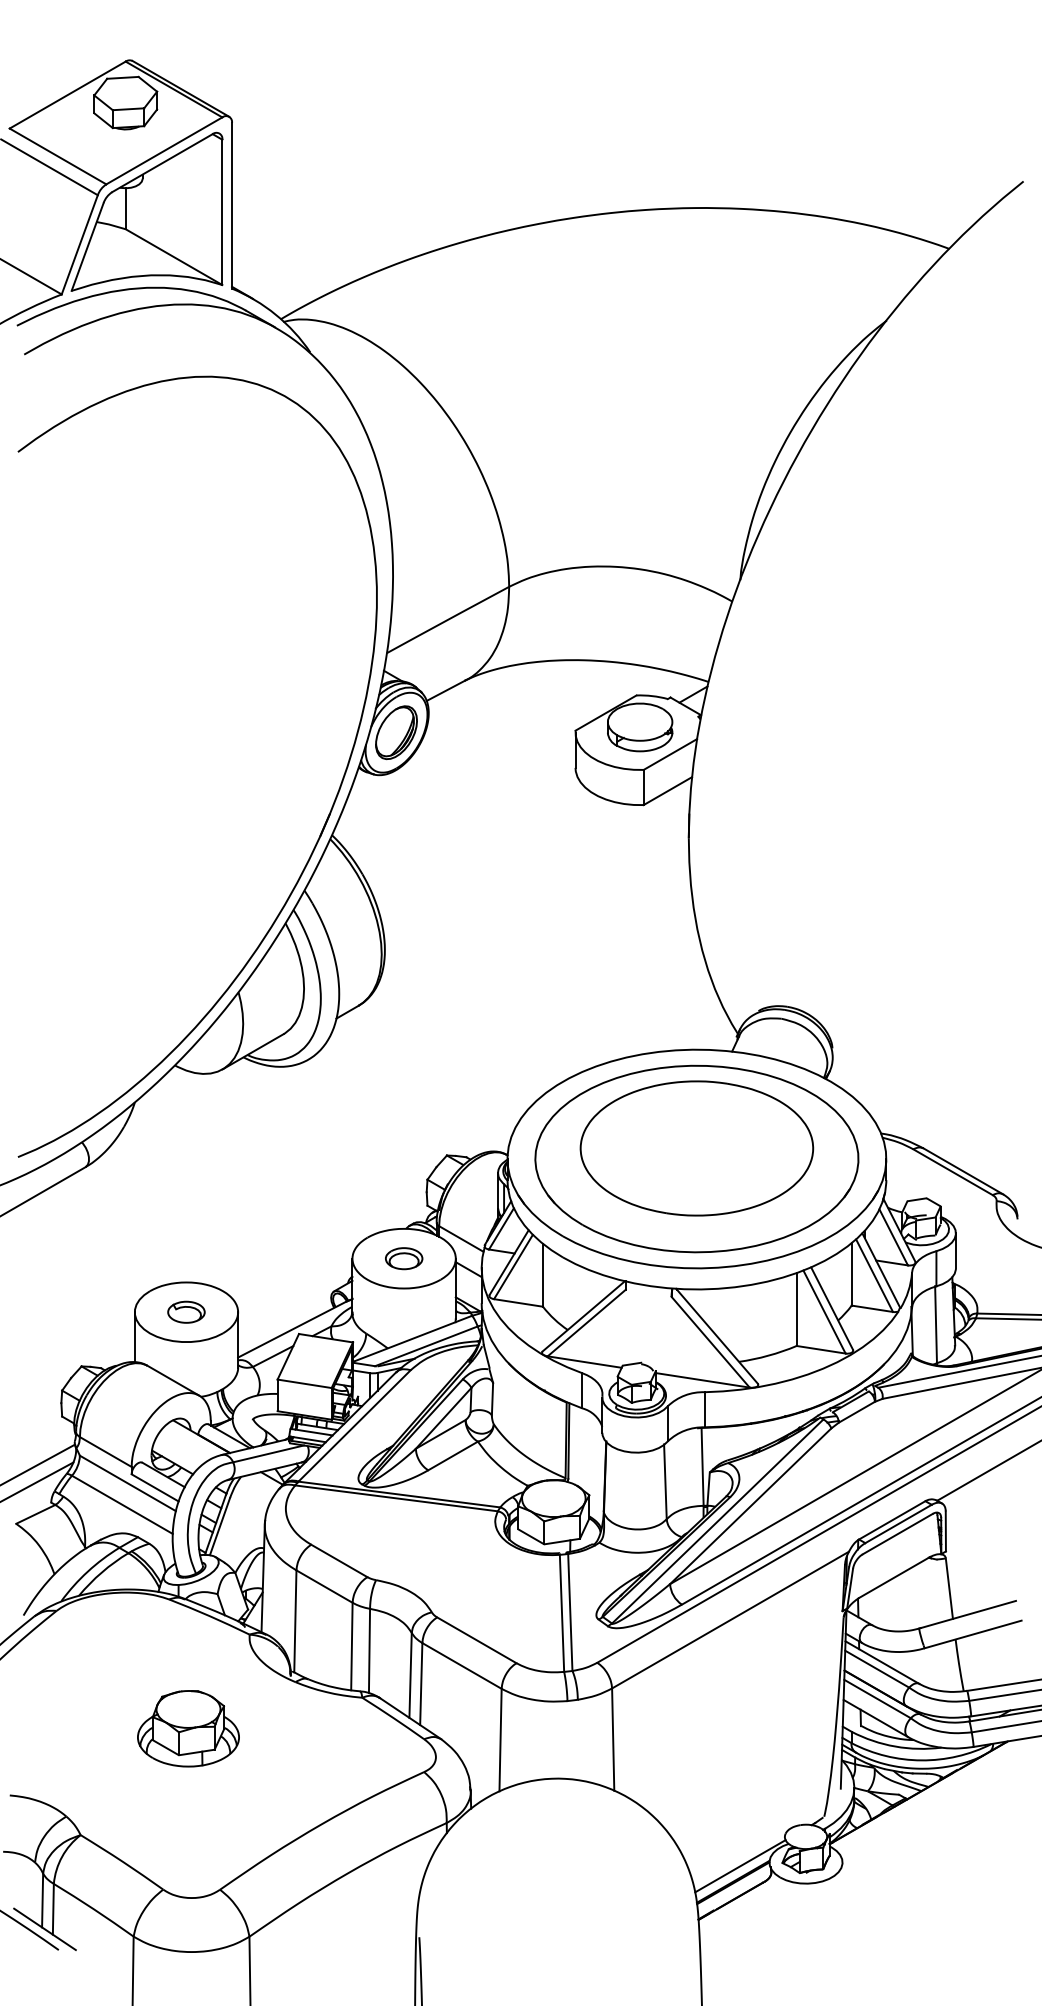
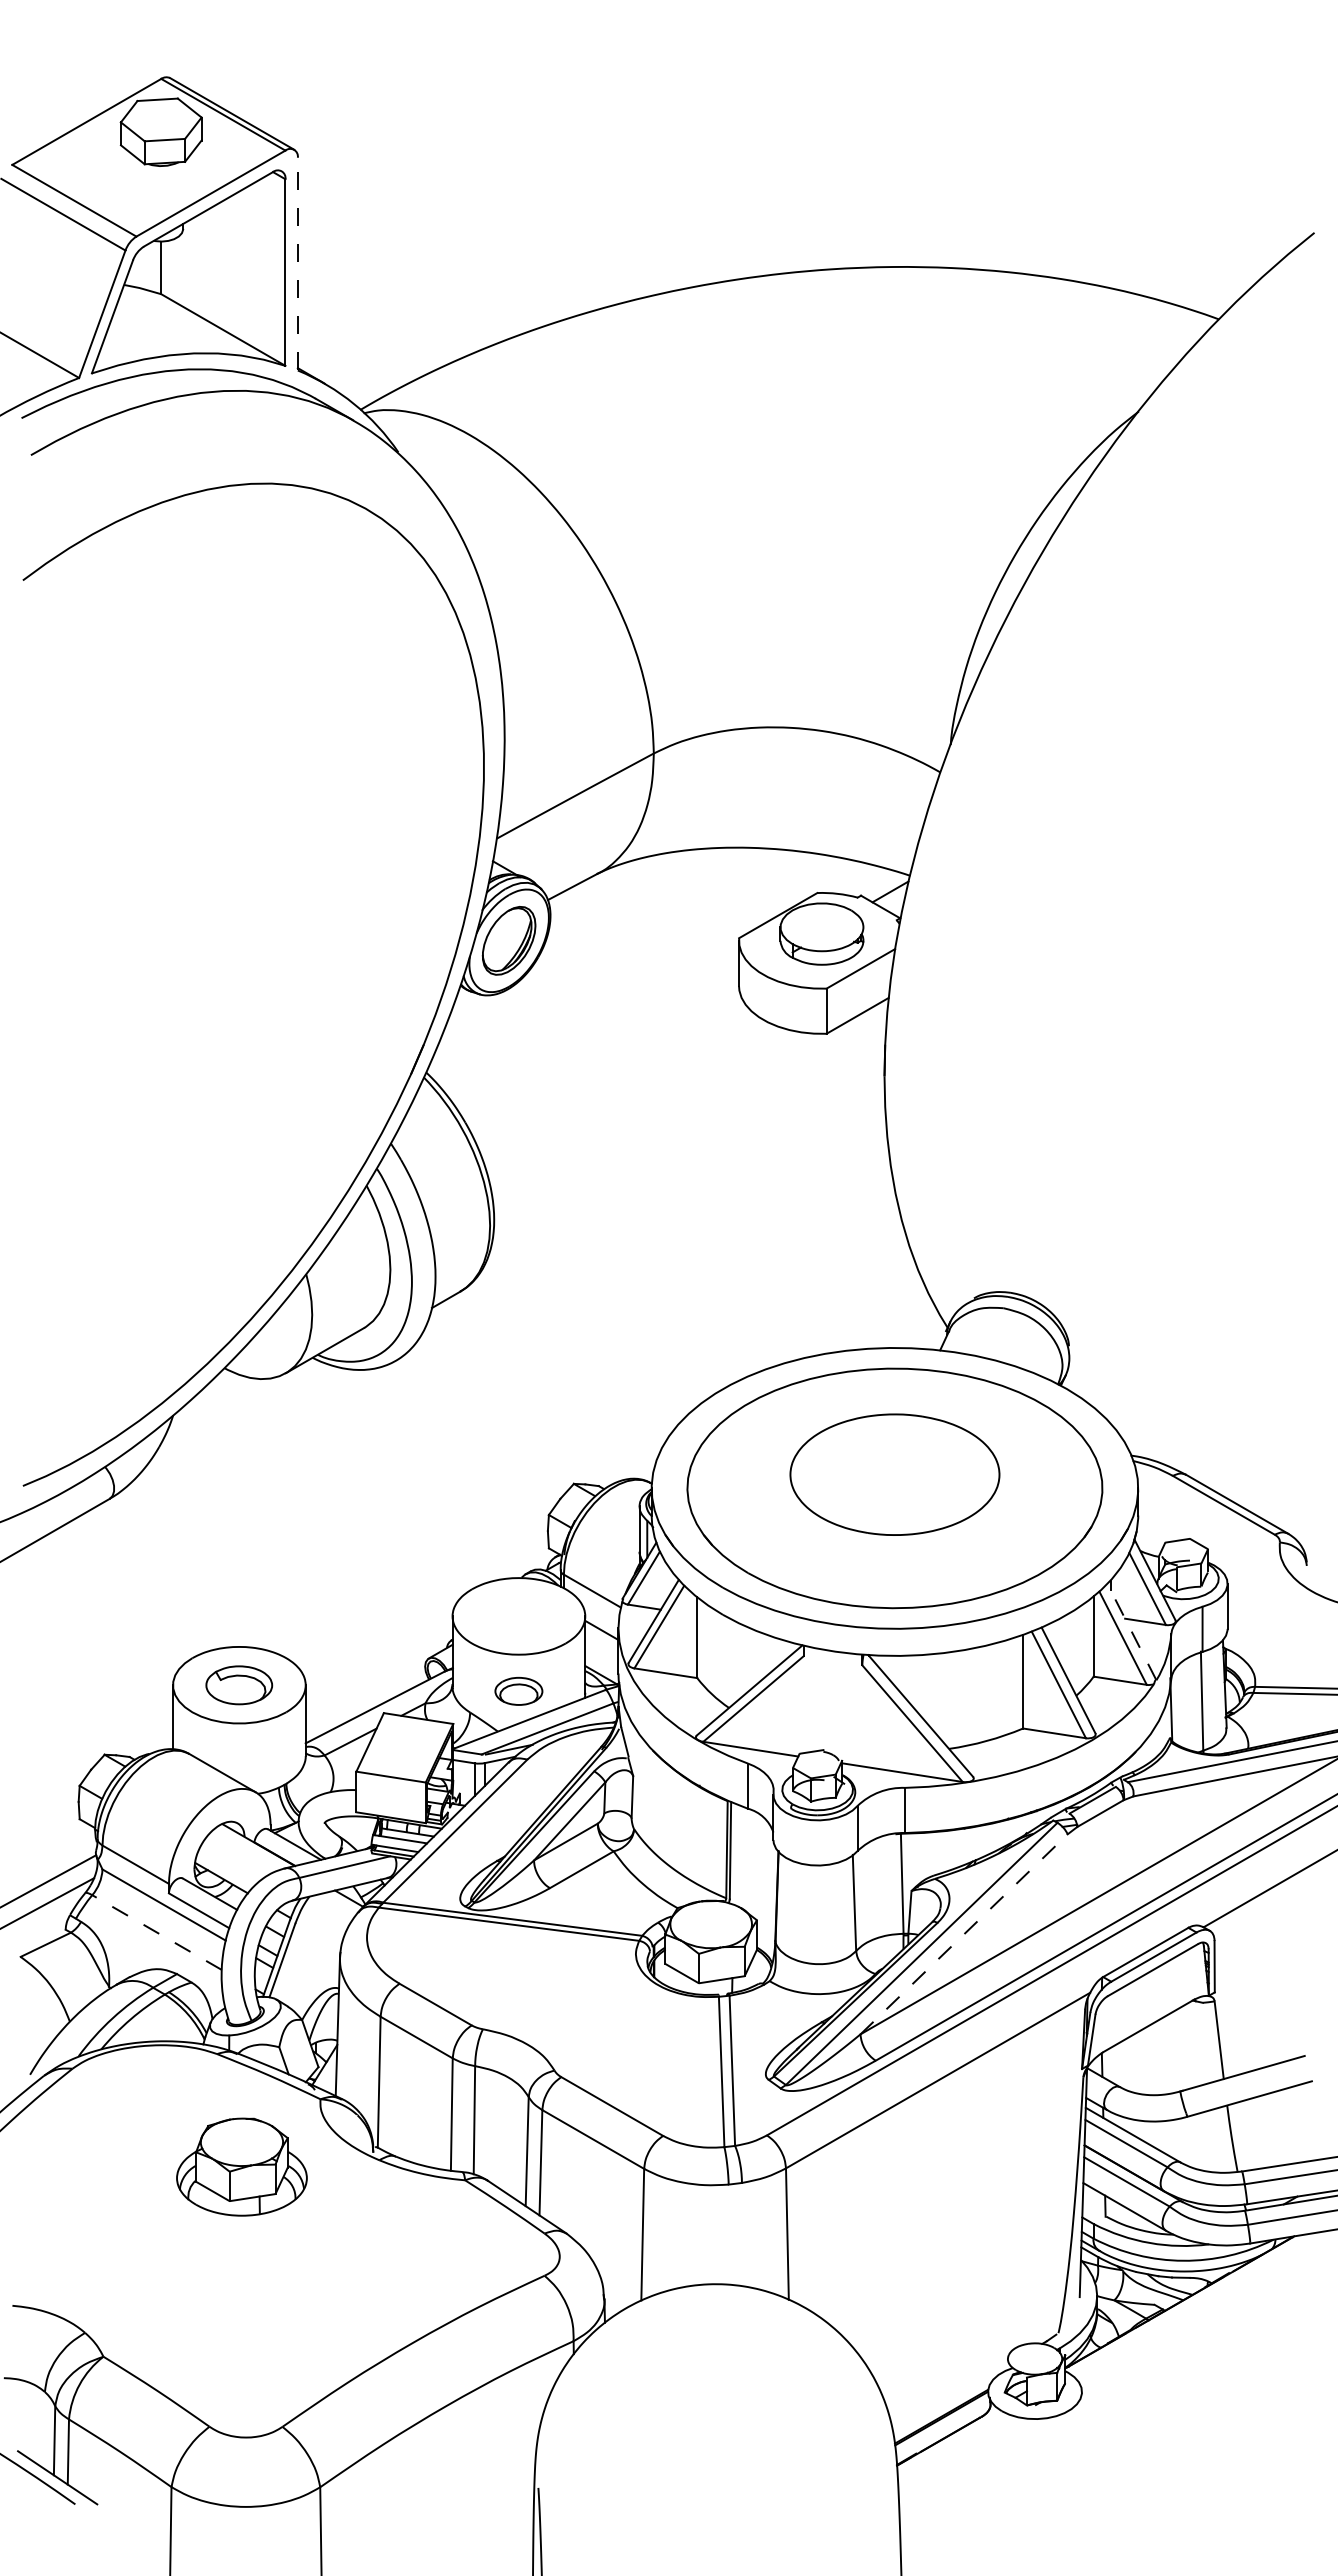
line: (231, 205) -> (297, 263), solid -> dashed
part: (696, 1148) -> (894, 1474), size x0.7
part: (403, 1257) -> (518, 1690), moved
line: (881, 1270) -> (1131, 1631), solid -> dashed
part: (186, 1311) -> (239, 1684), size x1.4
line: (122, 1504) -> (157, 1932), solid -> dashed
line: (751, 1506) -> (964, 1934), solid -> dashed
part: (188, 1728) -> (241, 2166), moved
line: (740, 1866) -> (950, 2396), removed

